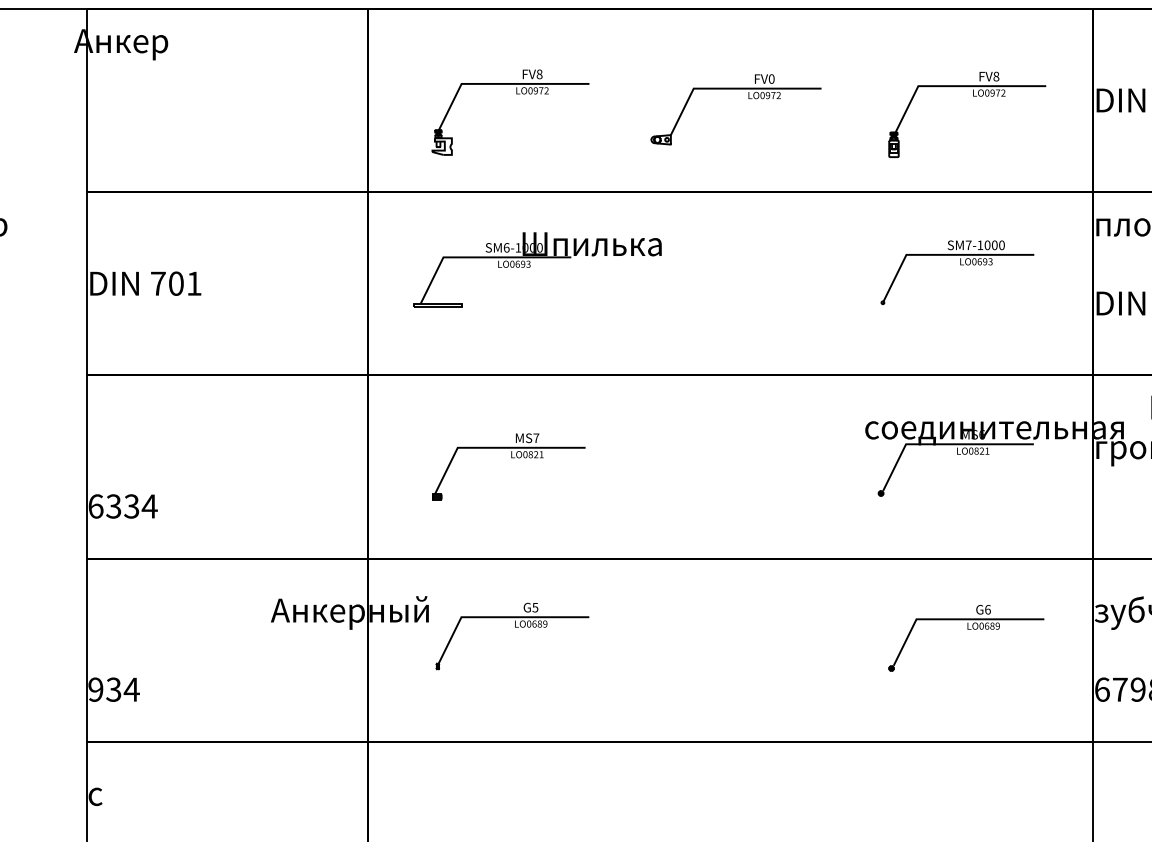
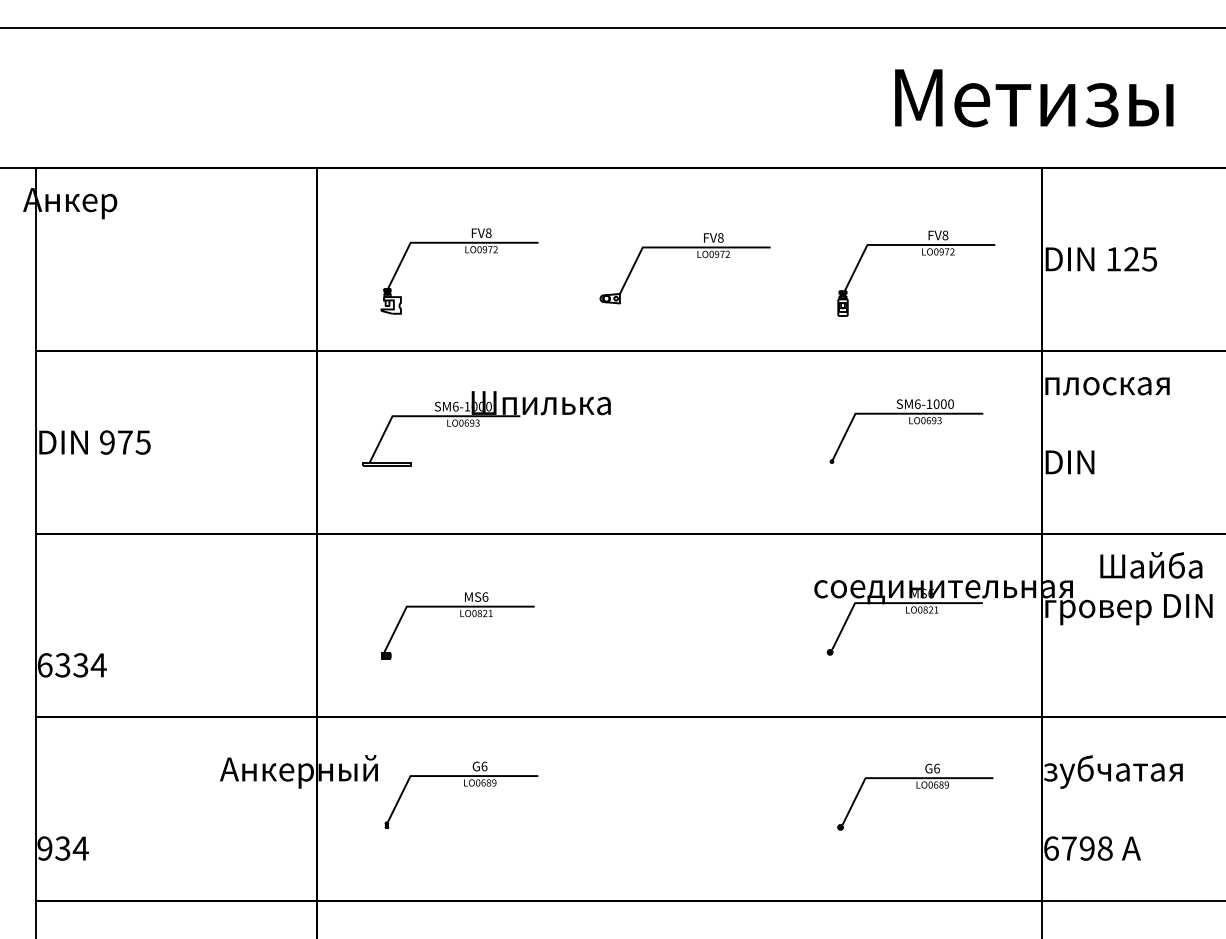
text: (771, 78) -> (720, 237), FV0 -> FV8
text: (968, 244) -> (917, 403), SM7-1000 -> SM6-1000
text: (176, 283) -> (125, 442), 701 -> 975
text: (536, 437) -> (485, 596), MS7 -> MS6
text: (535, 607) -> (484, 766), G5 -> G6

